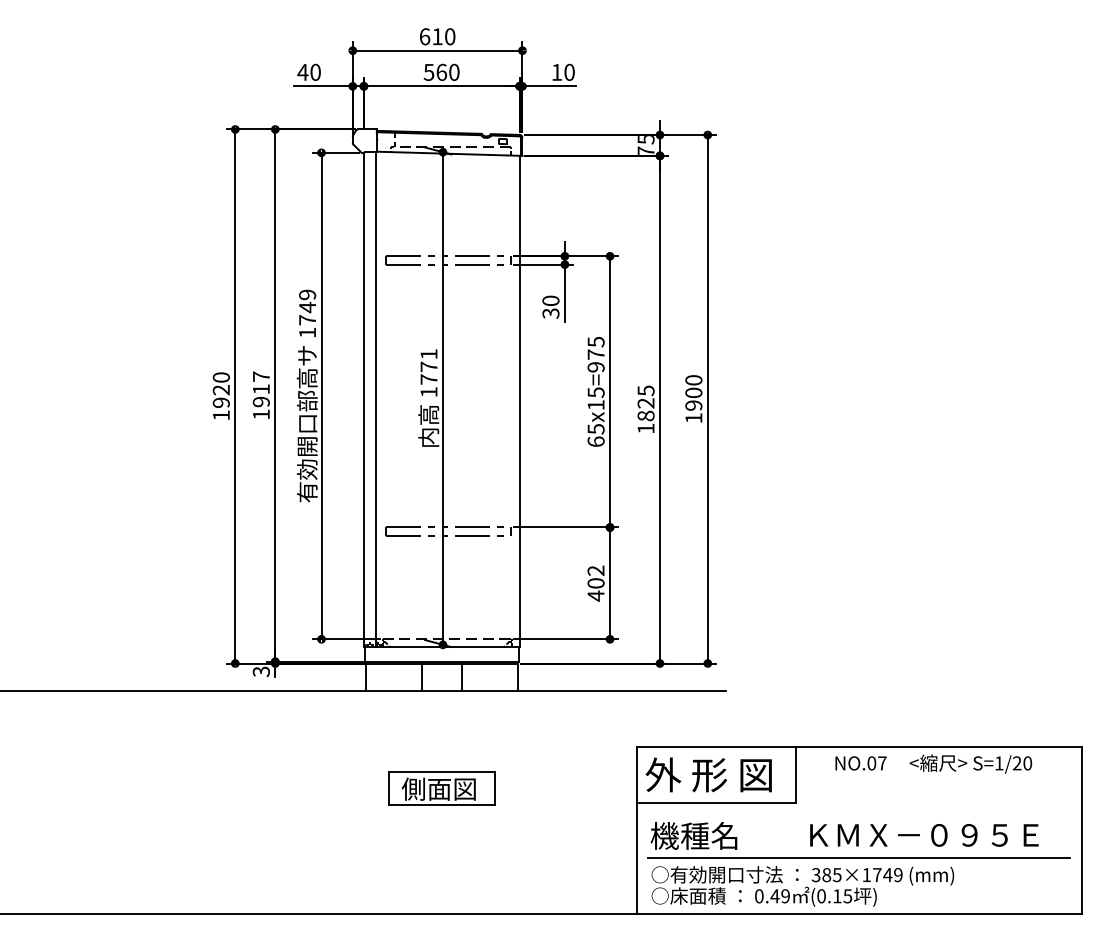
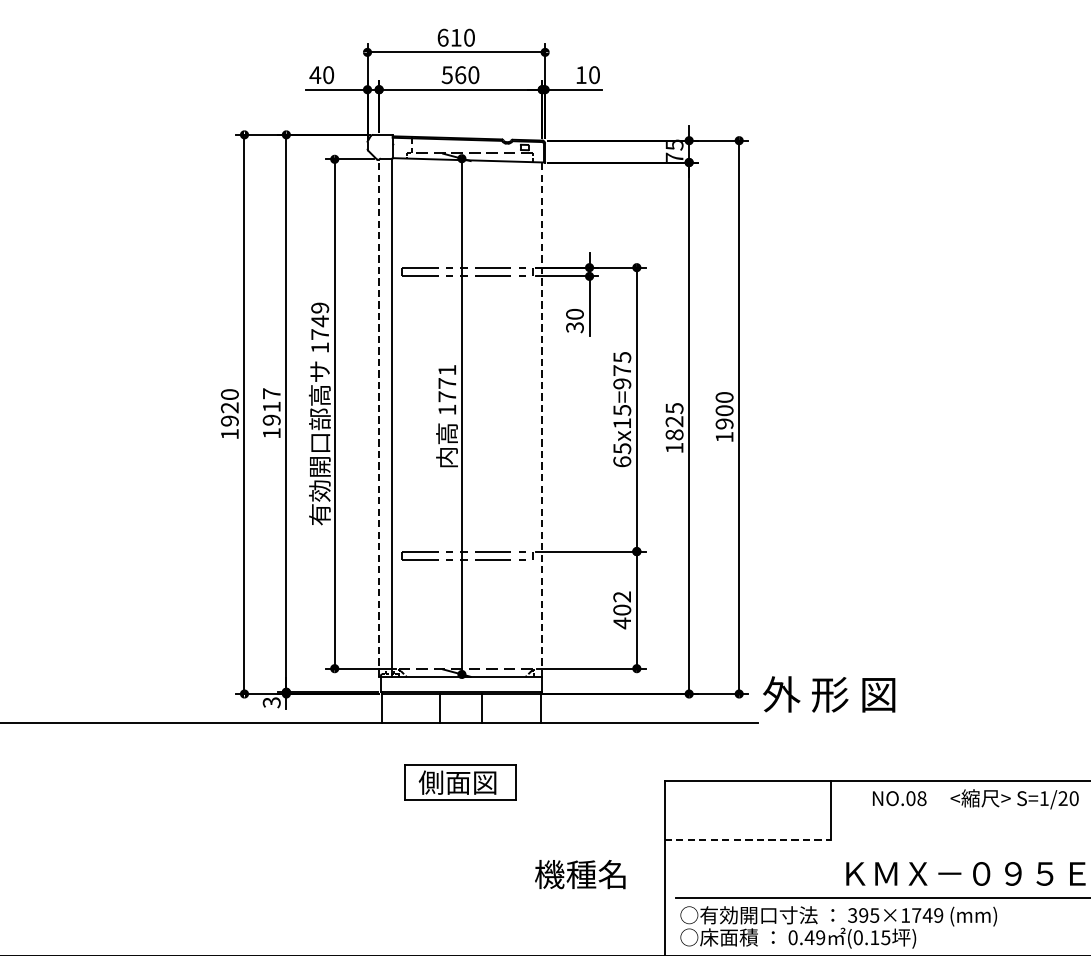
line: (363, 399) -> (378, 417), solid -> dashed
line: (519, 401) -> (542, 419), solid -> dashed
text: (882, 763) -> (922, 798), NO.07 -> NO.08
text: (708, 774) -> (828, 693), moved
part: (441, 788) -> (460, 781), moved
line: (716, 802) -> (748, 839), solid -> dashed
text: (693, 835) -> (579, 874), moved
text: (826, 875) -> (863, 915), 385×1749 -> 395×1749

